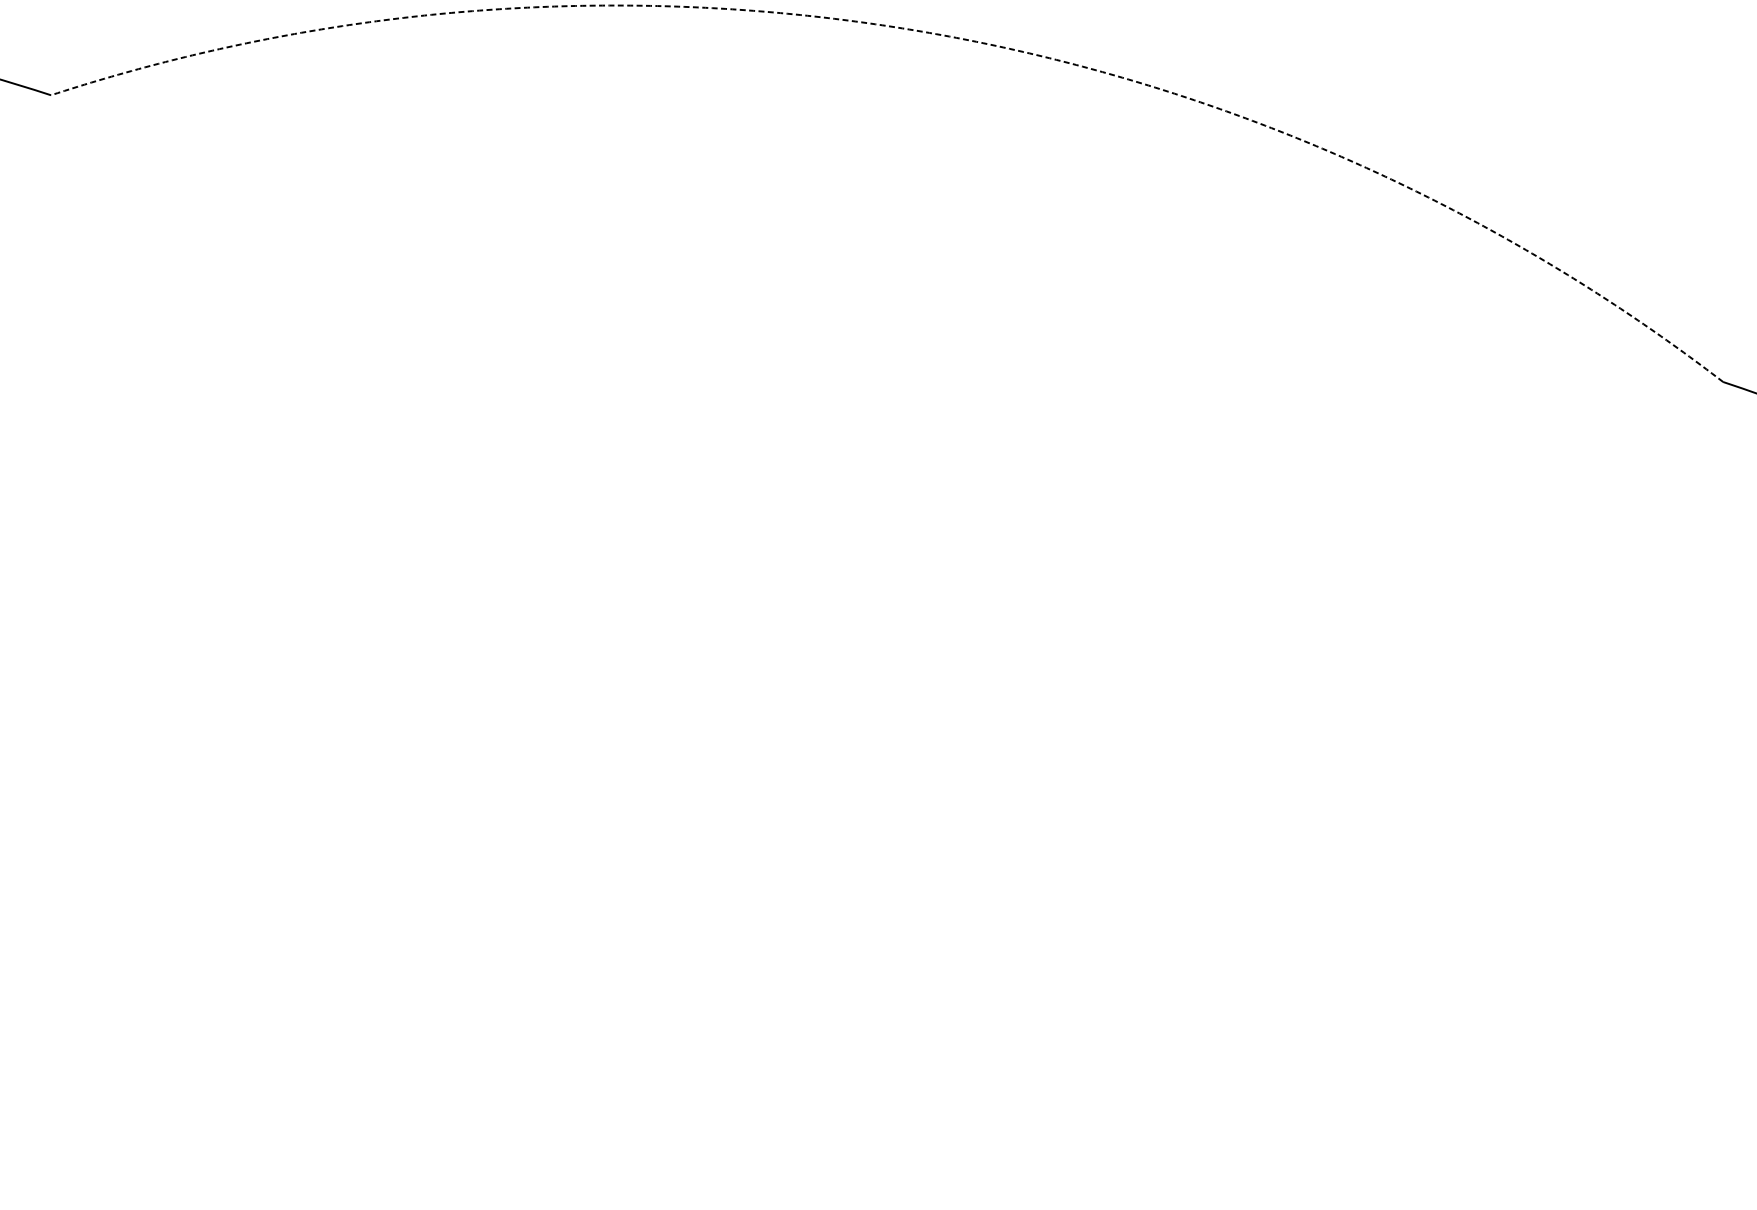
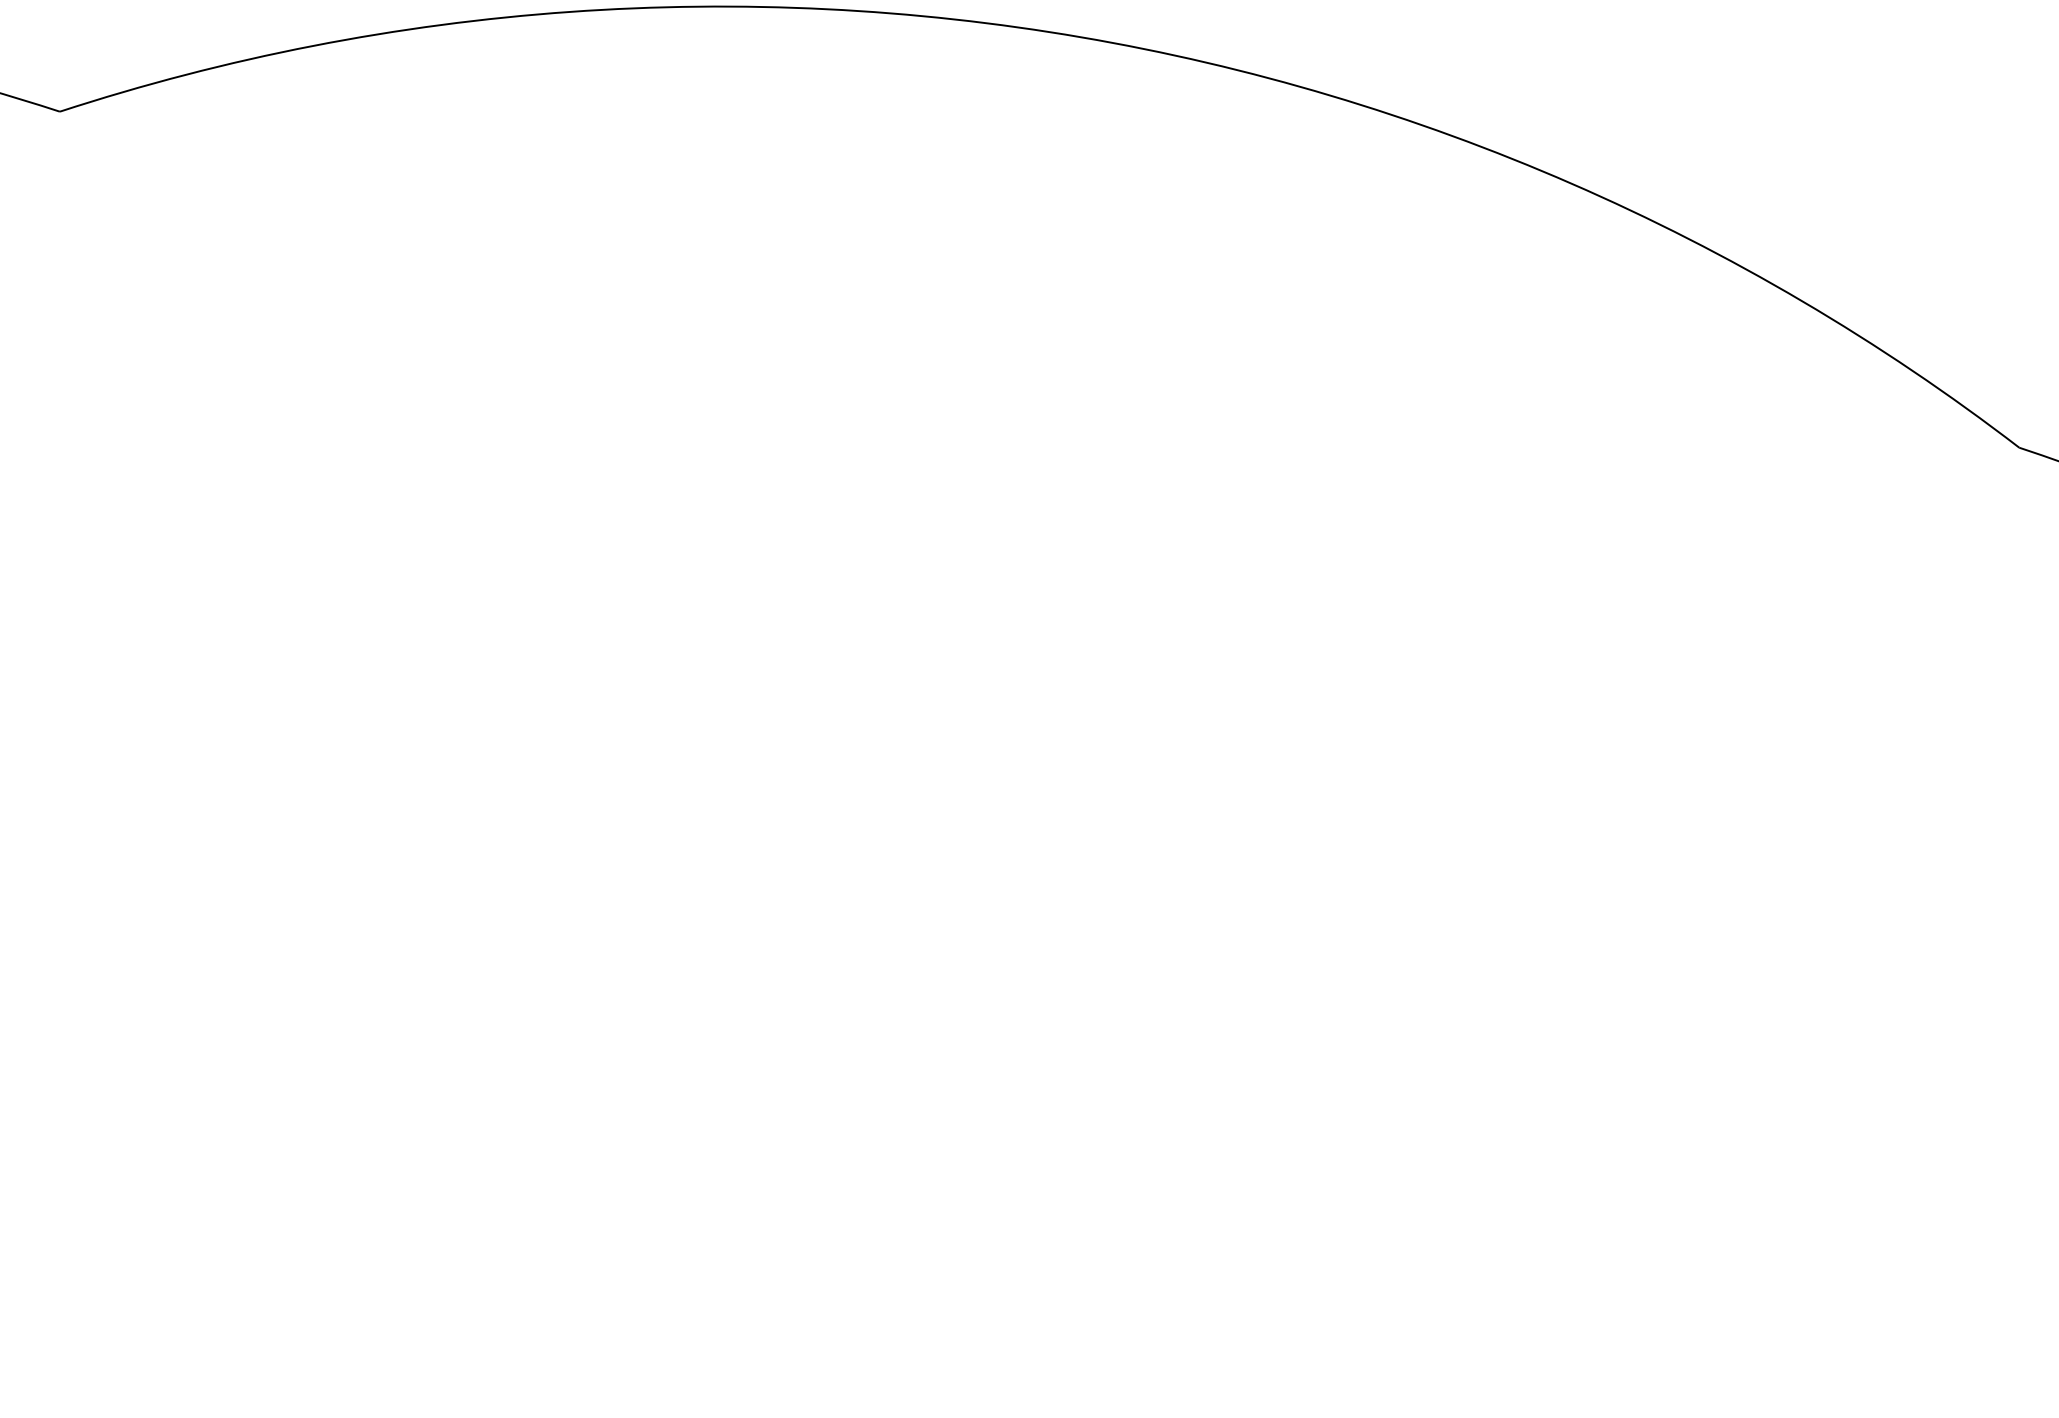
arc: (922, 31) -> (1081, 37), dashed -> solid

